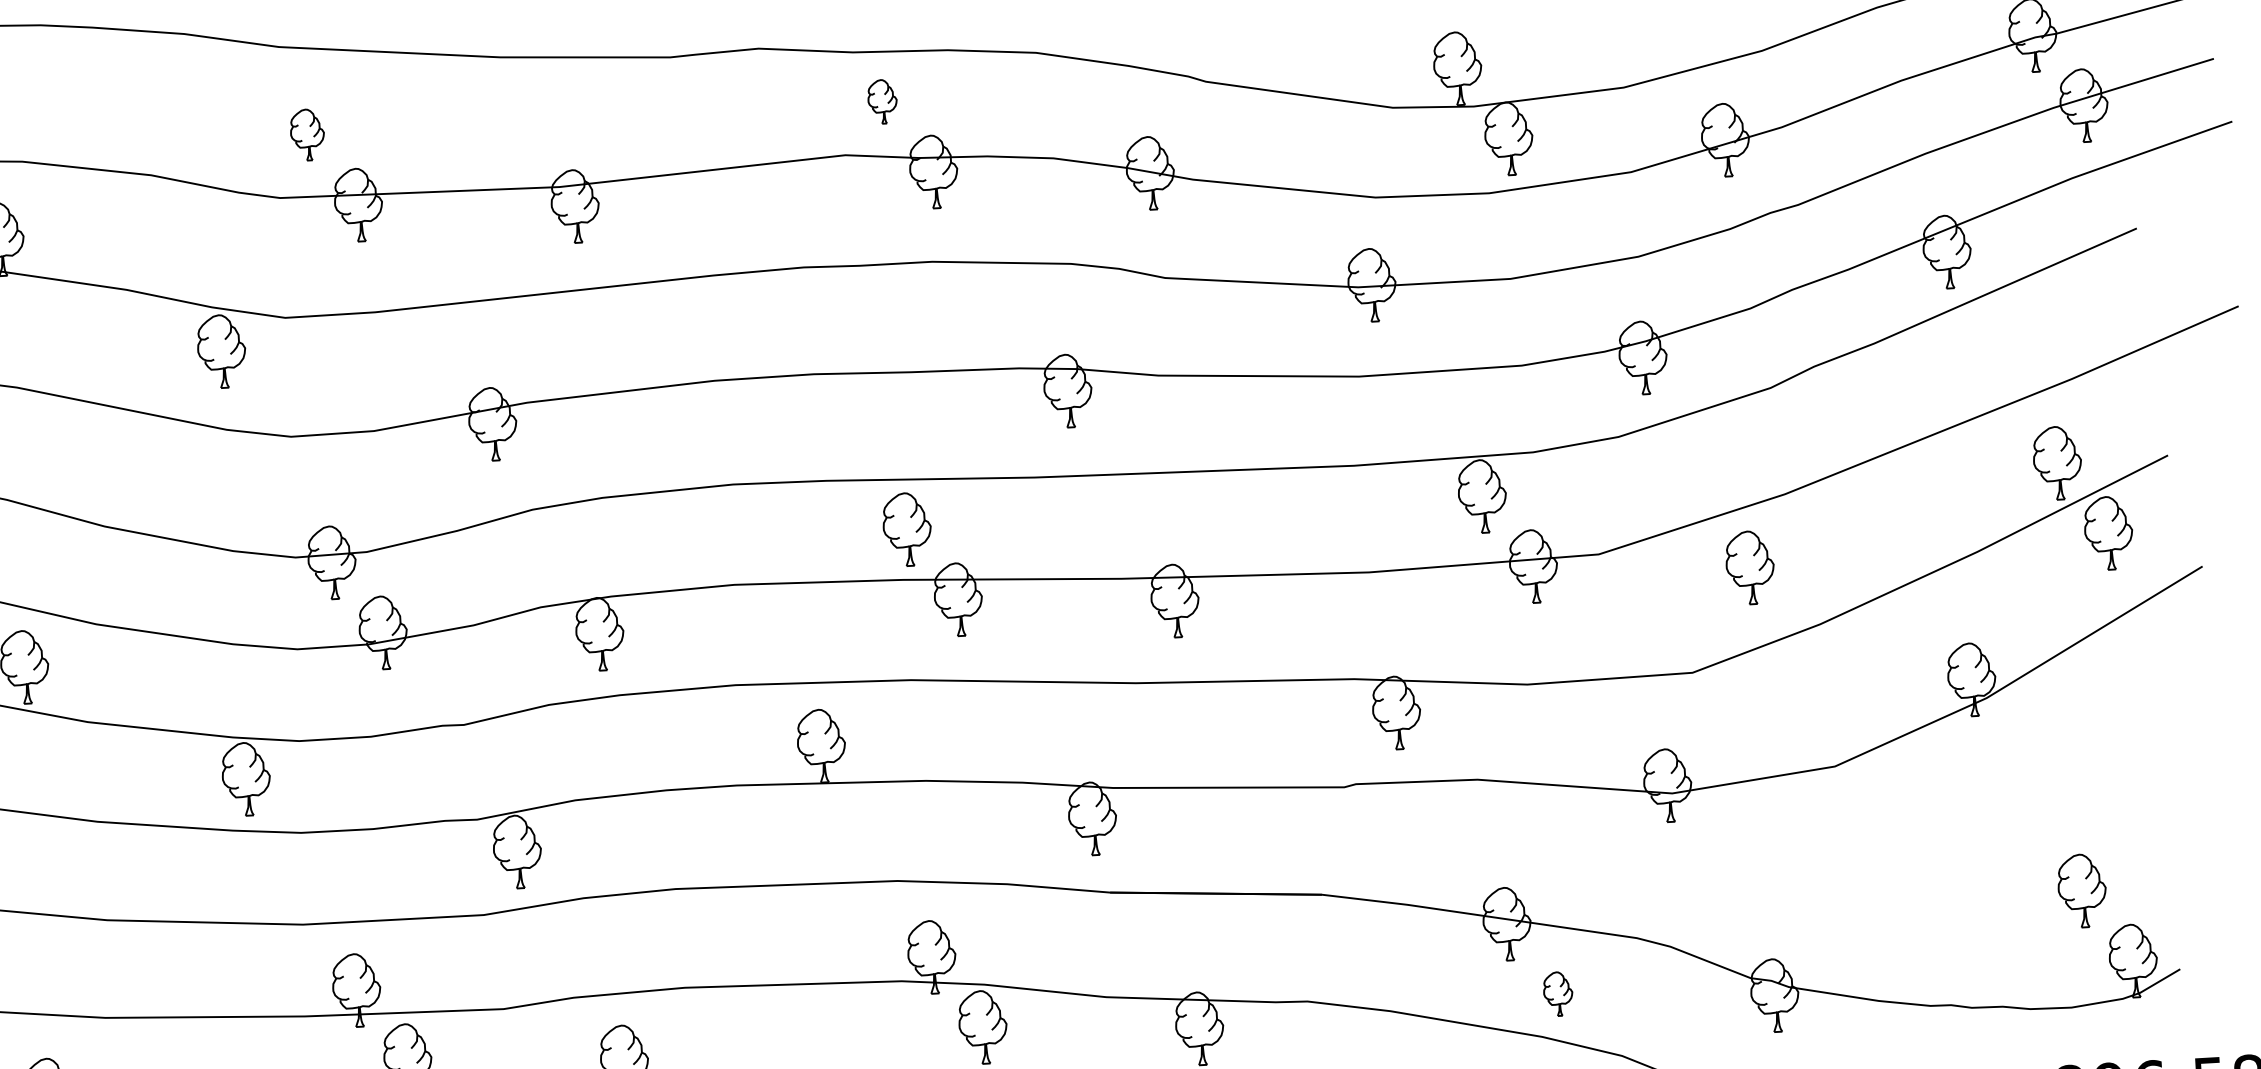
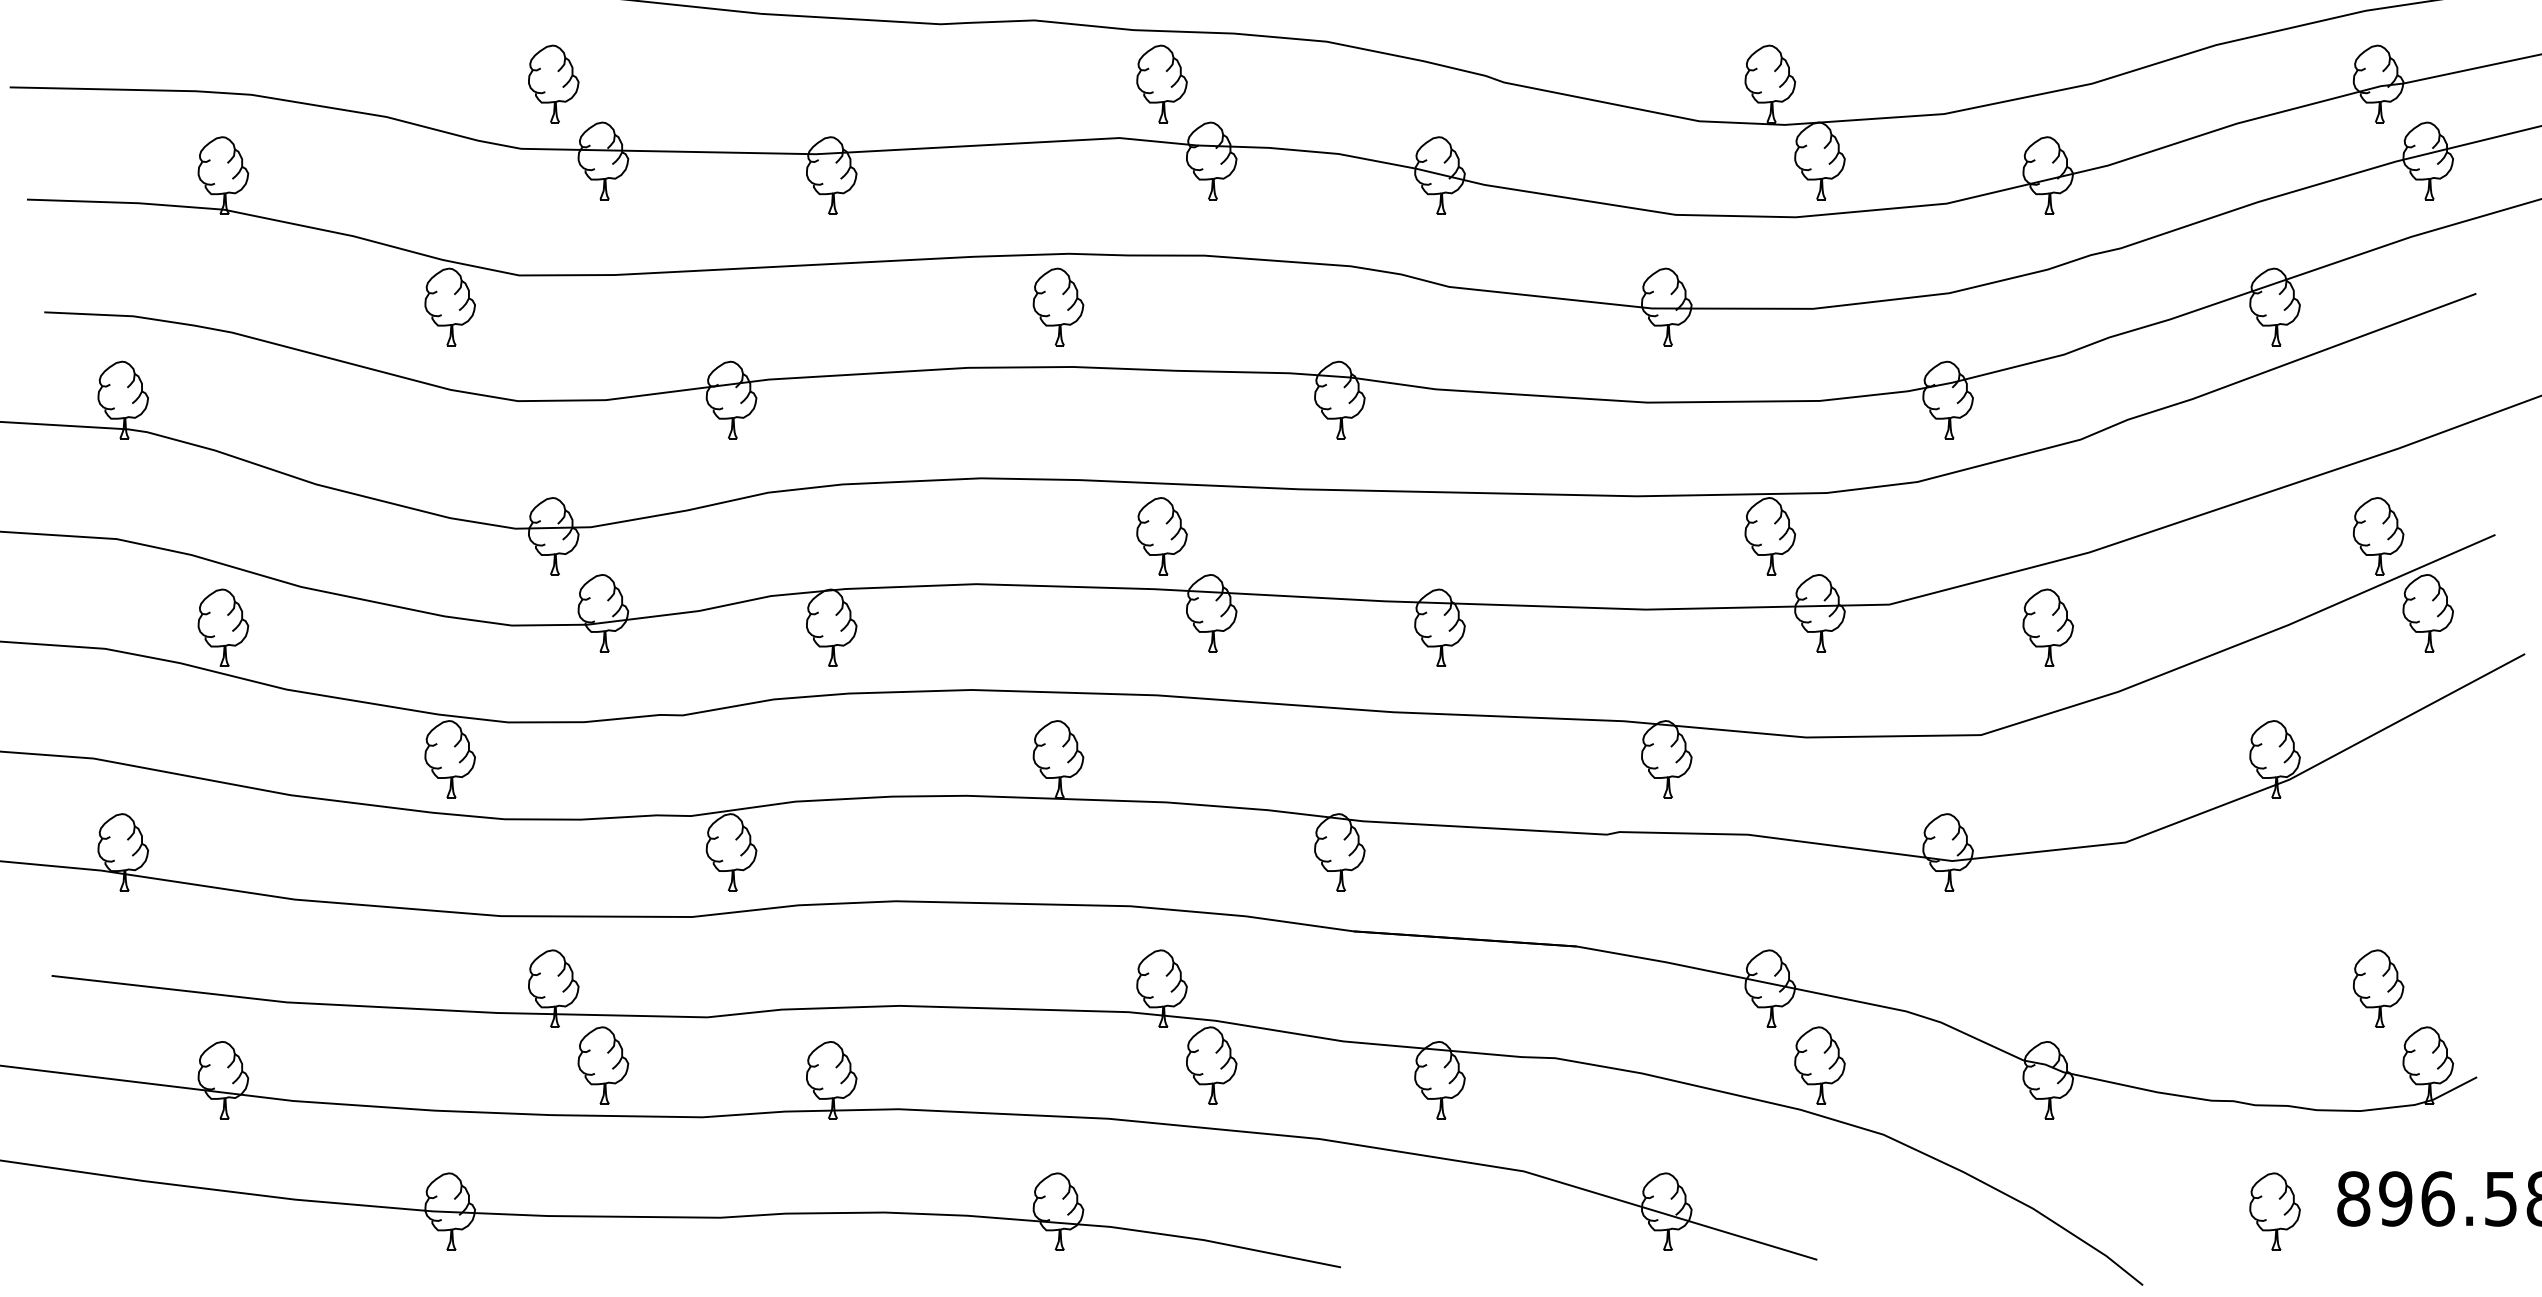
part: (882, 101) -> (1161, 83), size x1.67
part: (307, 134) -> (553, 83), size x1.43
part: (796, 317) -> (1058, 306), added
part: (1557, 994) -> (1819, 1065), size x1.67

